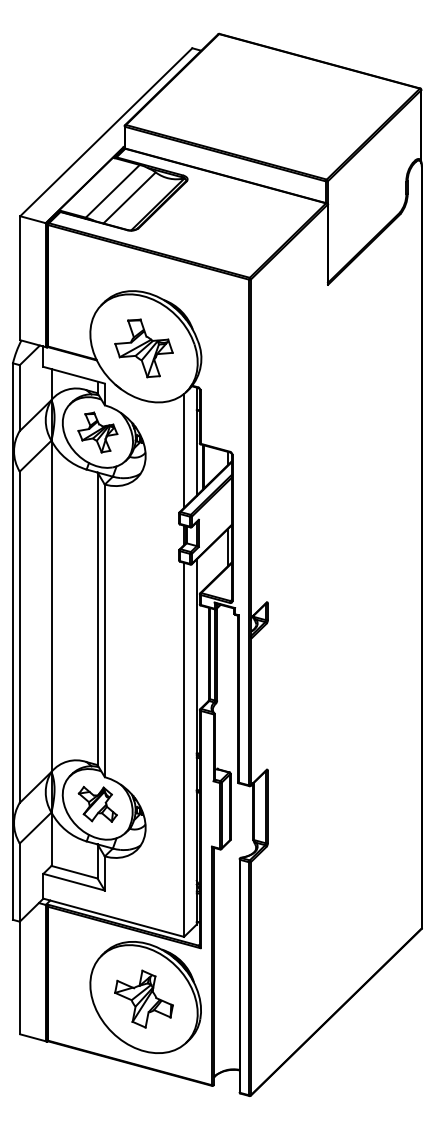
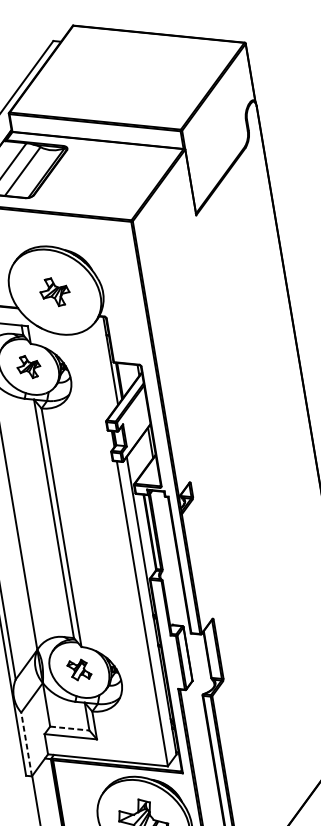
part: (143, 348) -> (54, 292), size x0.6
part: (97, 432) -> (28, 367), size x0.7
line: (184, 450) -> (101, 369), removed
part: (97, 803) -> (79, 669), size x0.7
line: (74, 872) -> (69, 728), solid -> dashed
line: (19, 882) -> (26, 744), solid -> dashed

